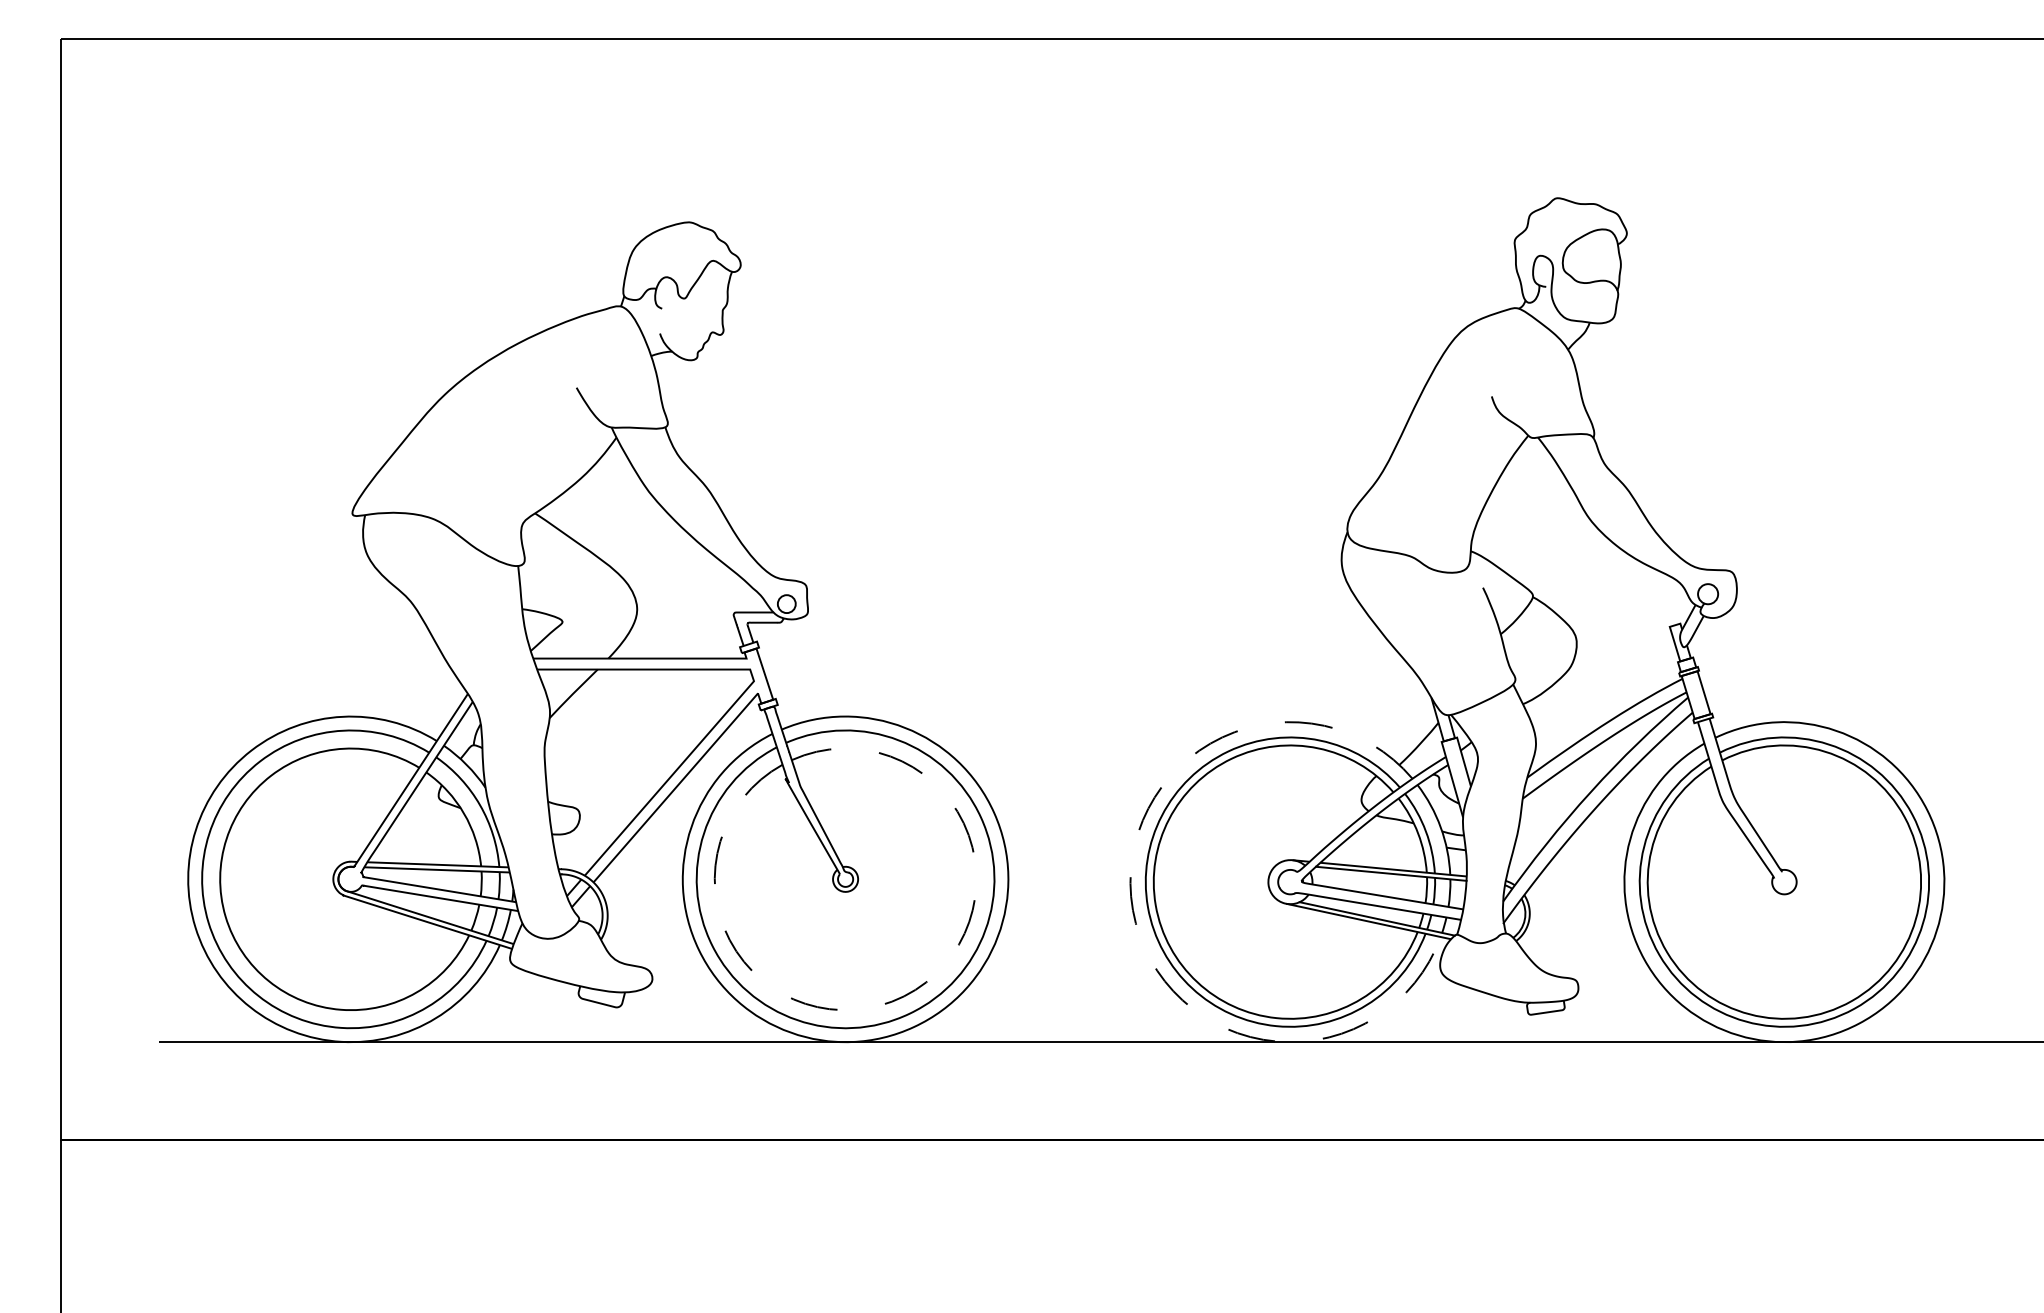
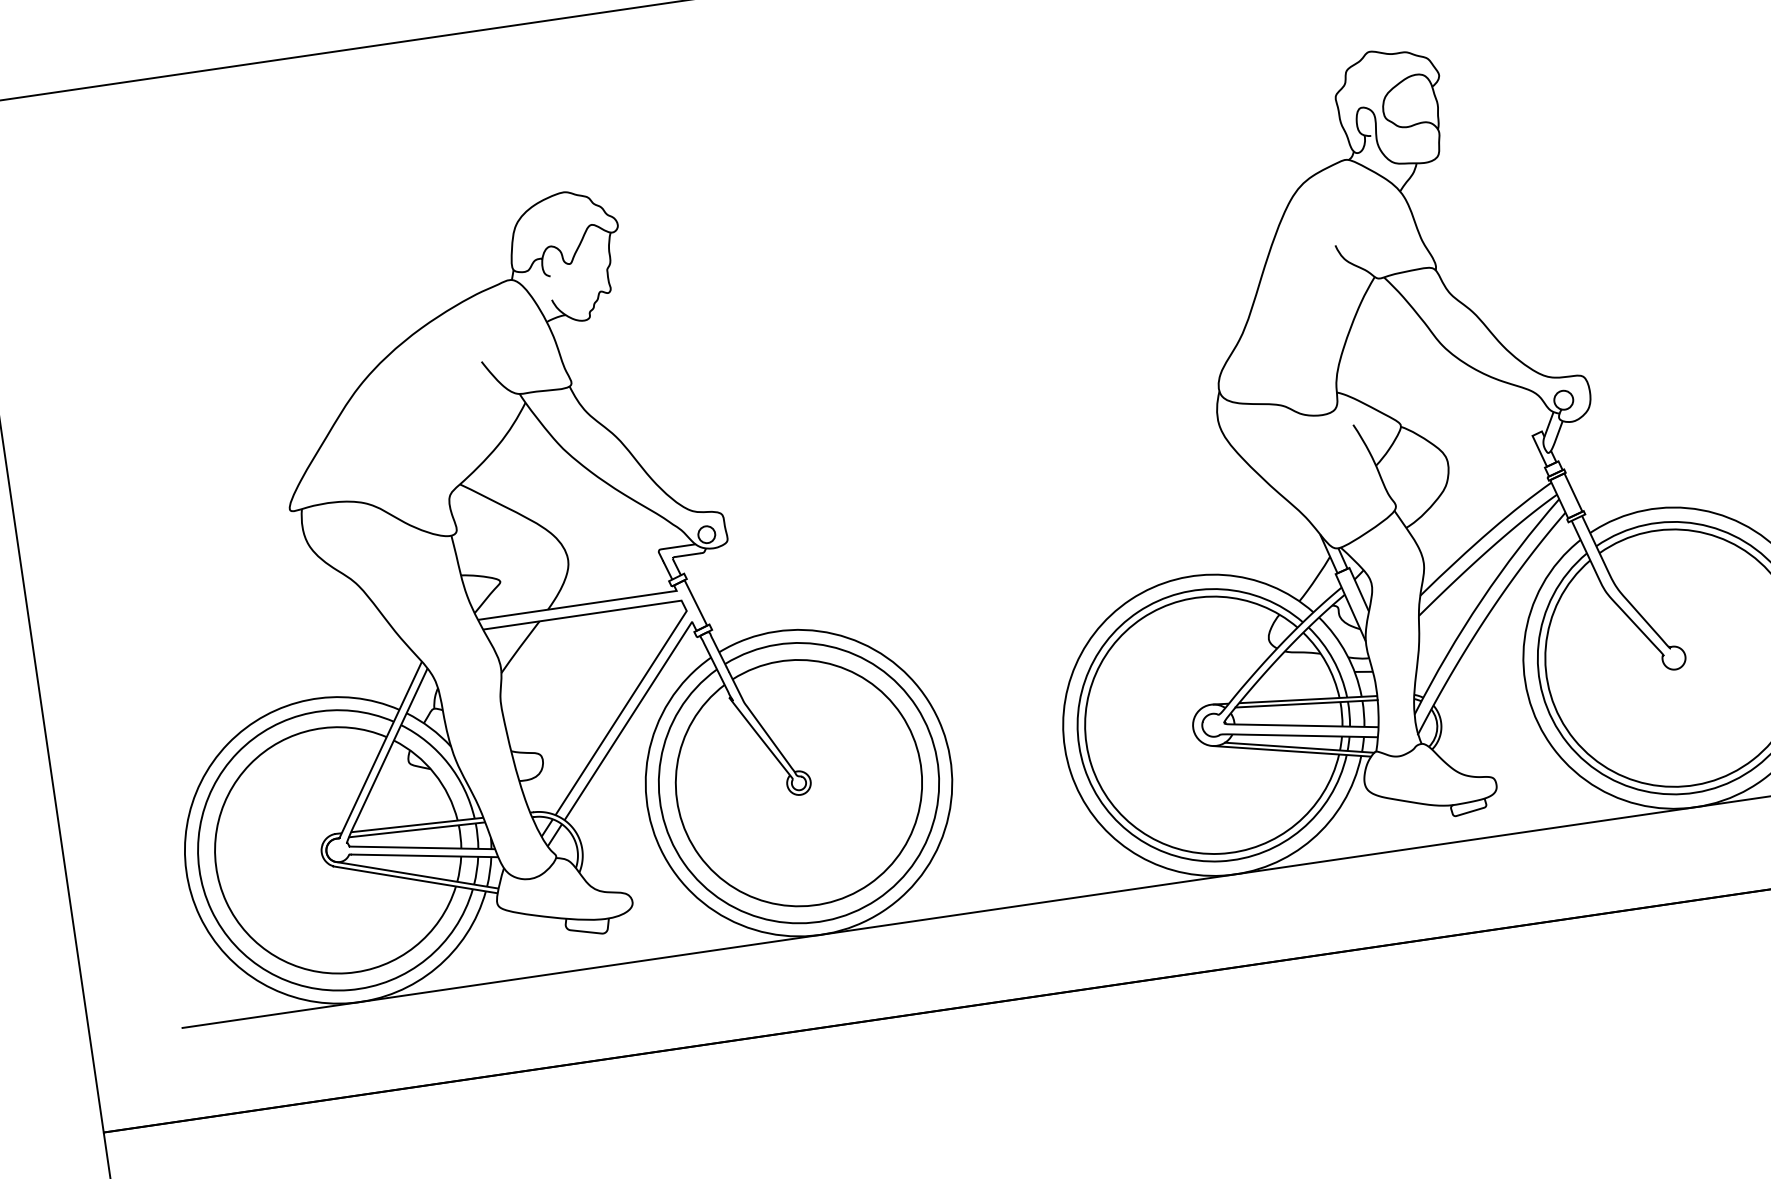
arc: (1132, 910) -> (1070, 773), dashed -> solid
arc: (904, 996) -> (869, 884), dashed -> solid

